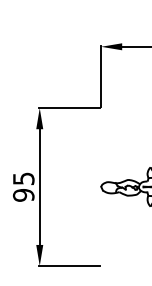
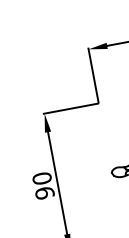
text: (23, 178) -> (41, 178), 95 -> 90

